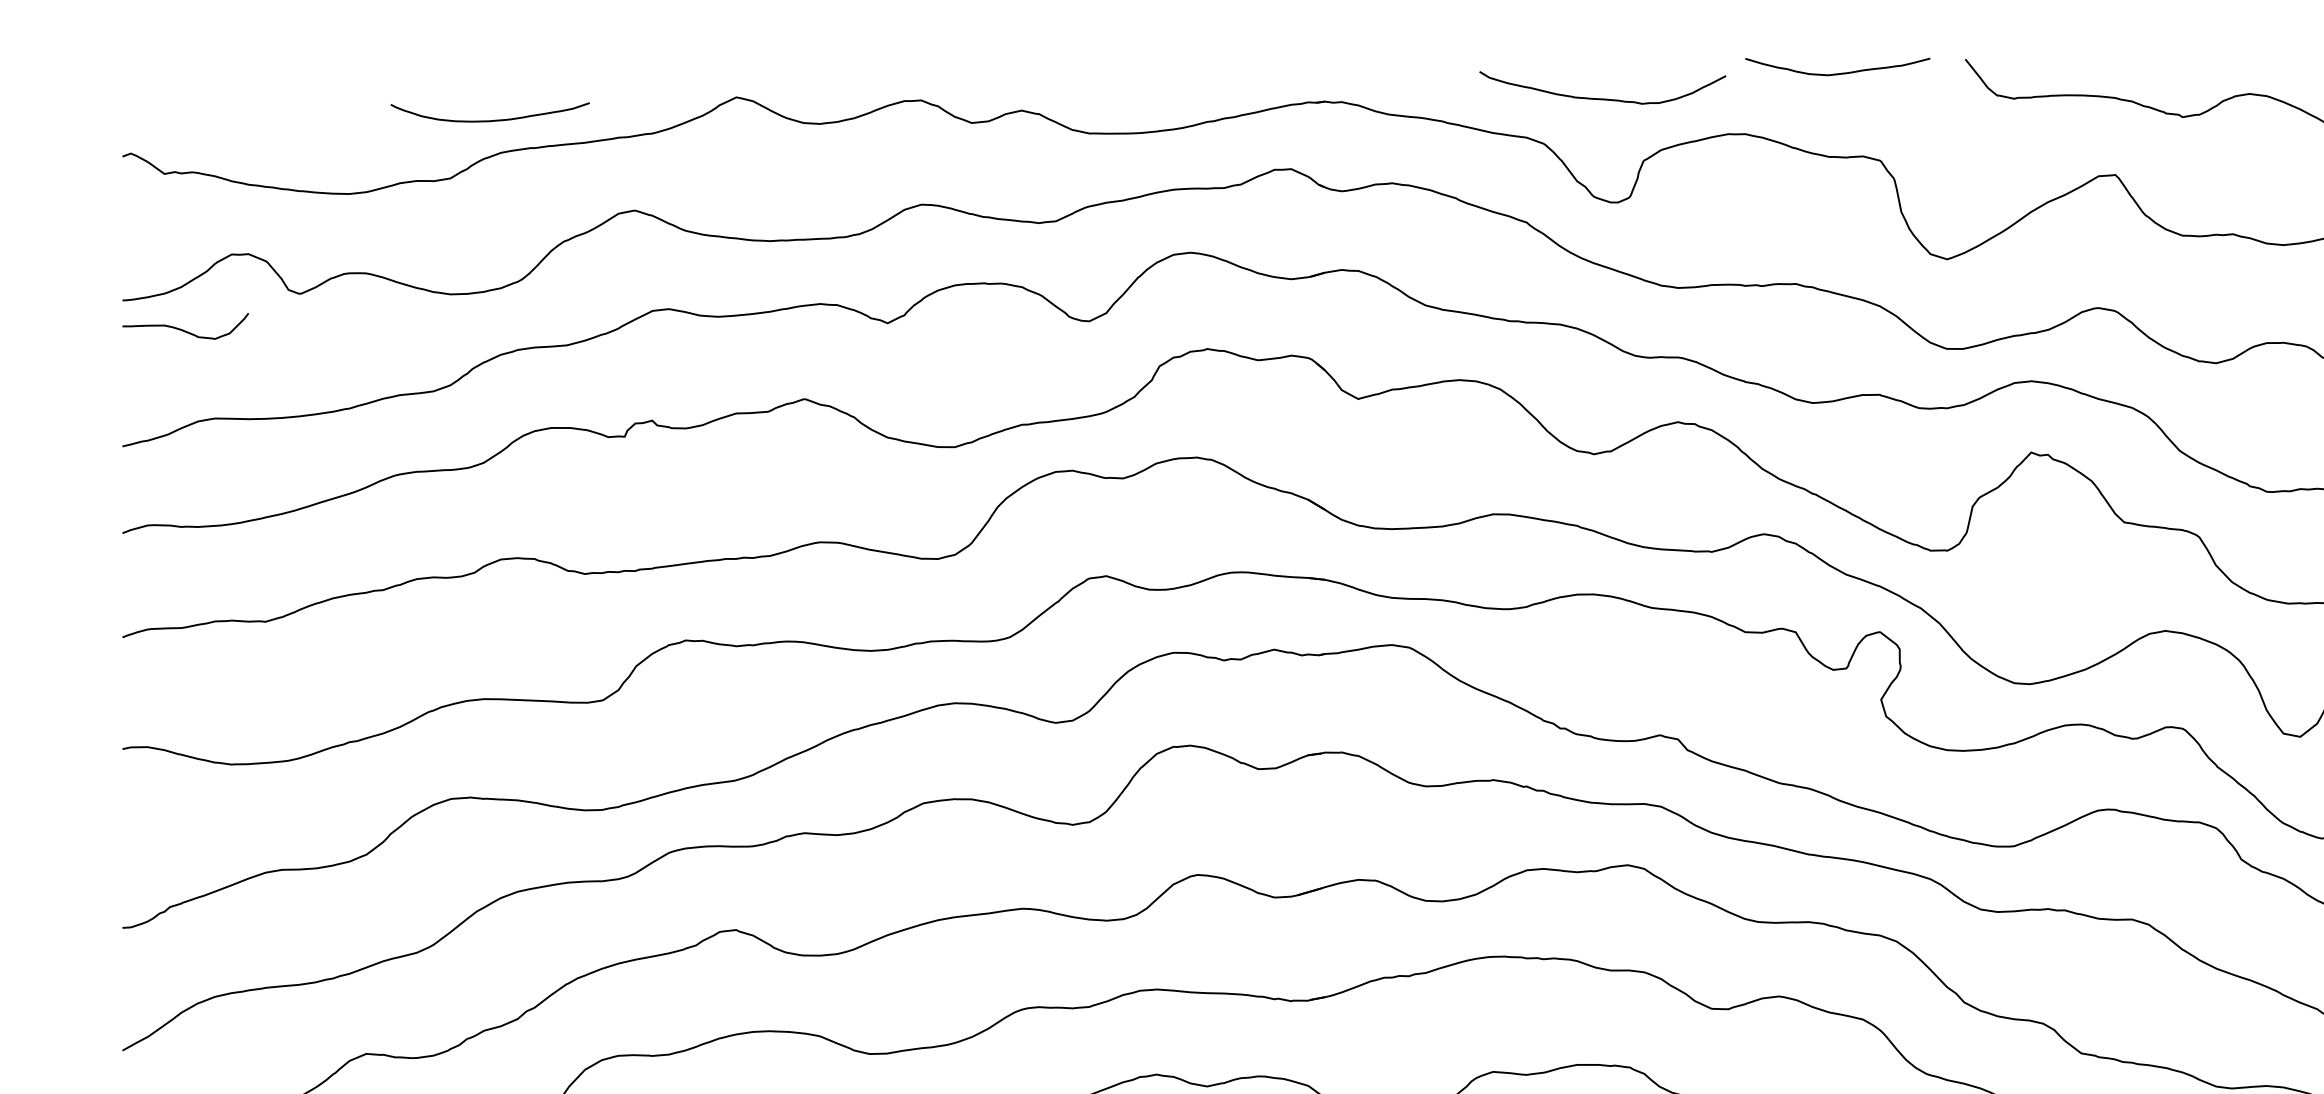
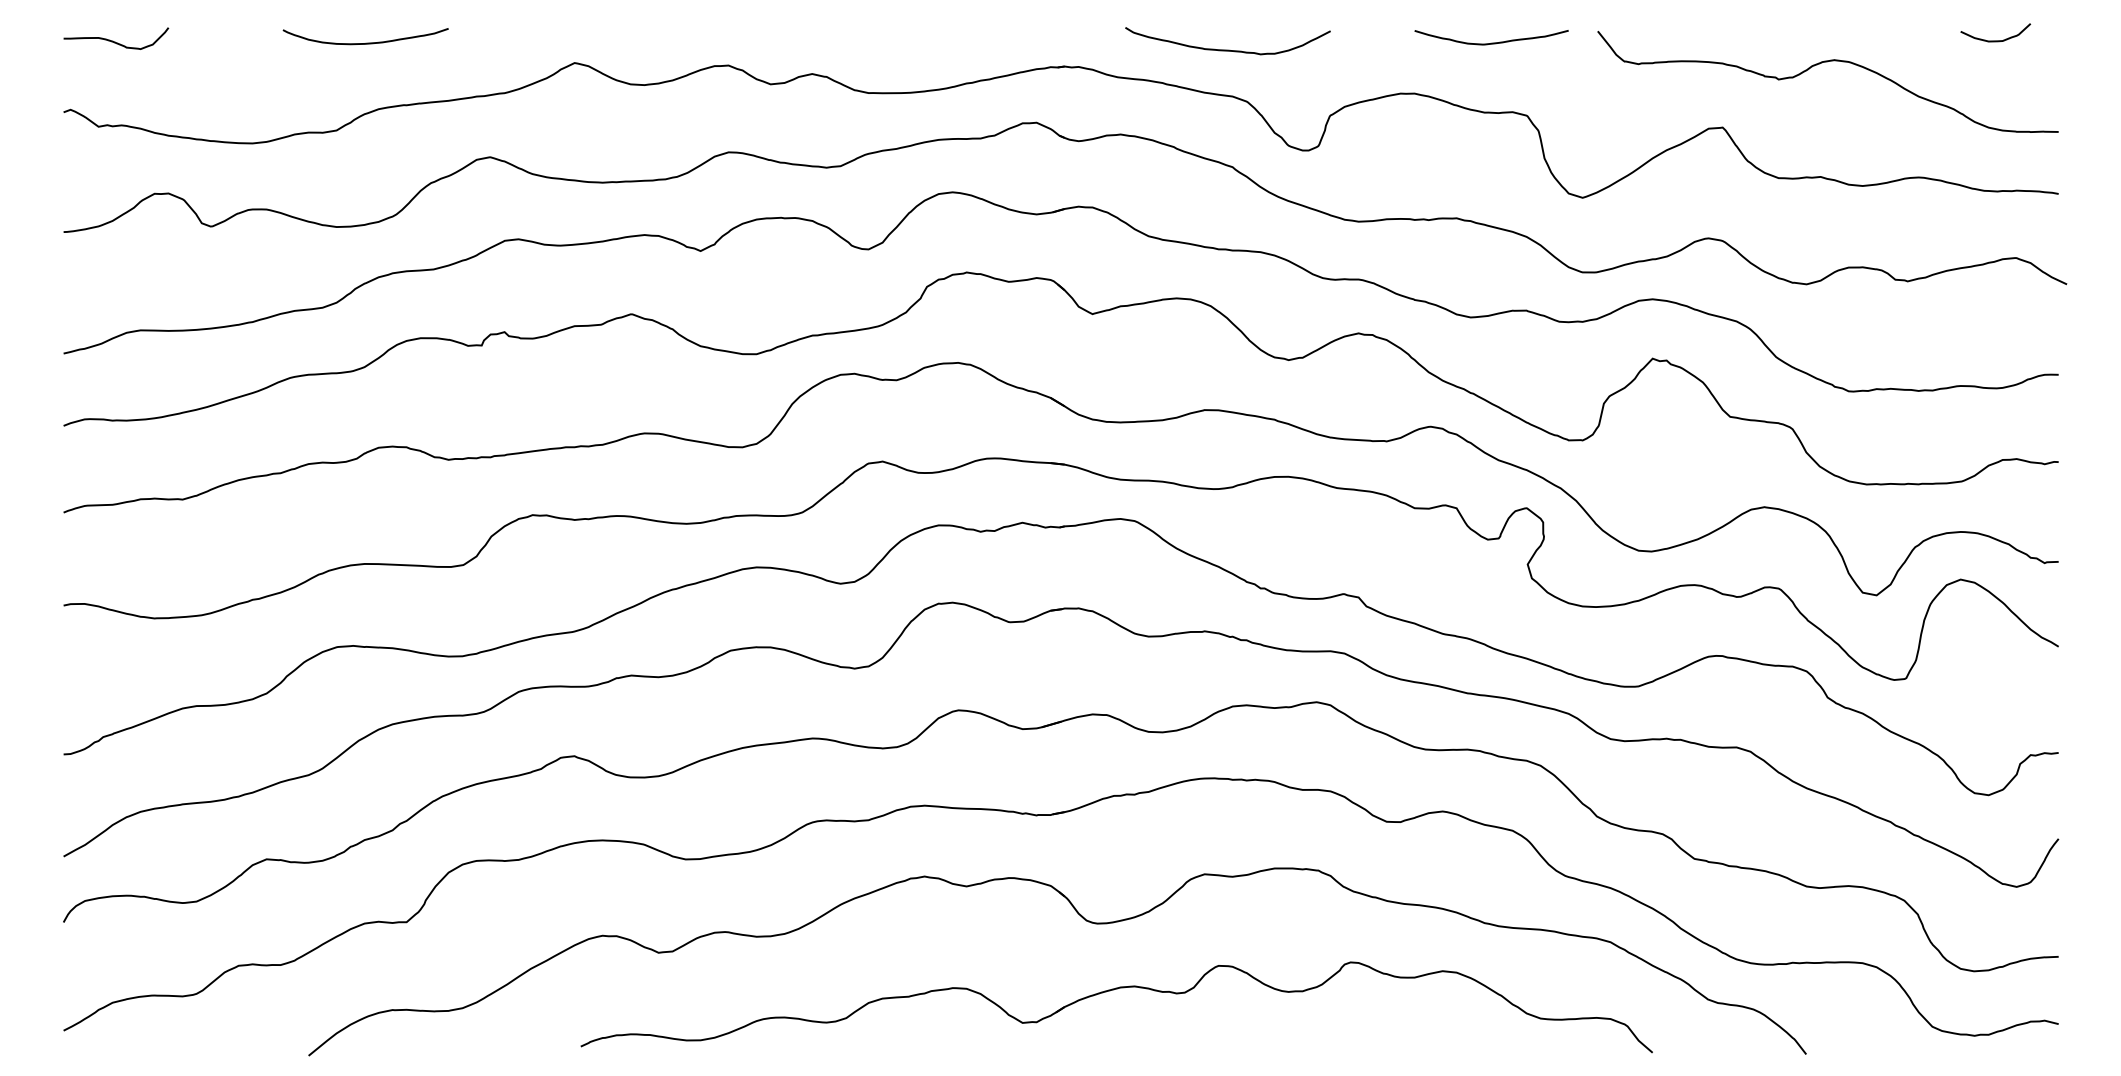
curve: (1602, 97) -> (1227, 49), moved
curve: (489, 119) -> (365, 42), moved
curve: (184, 329) -> (115, 41), moved

